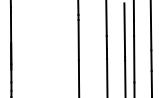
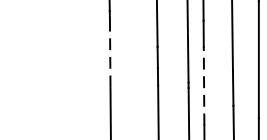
line: (78, 40) -> (109, 54), solid -> dashed
line: (134, 58) -> (204, 84), solid -> dashed

